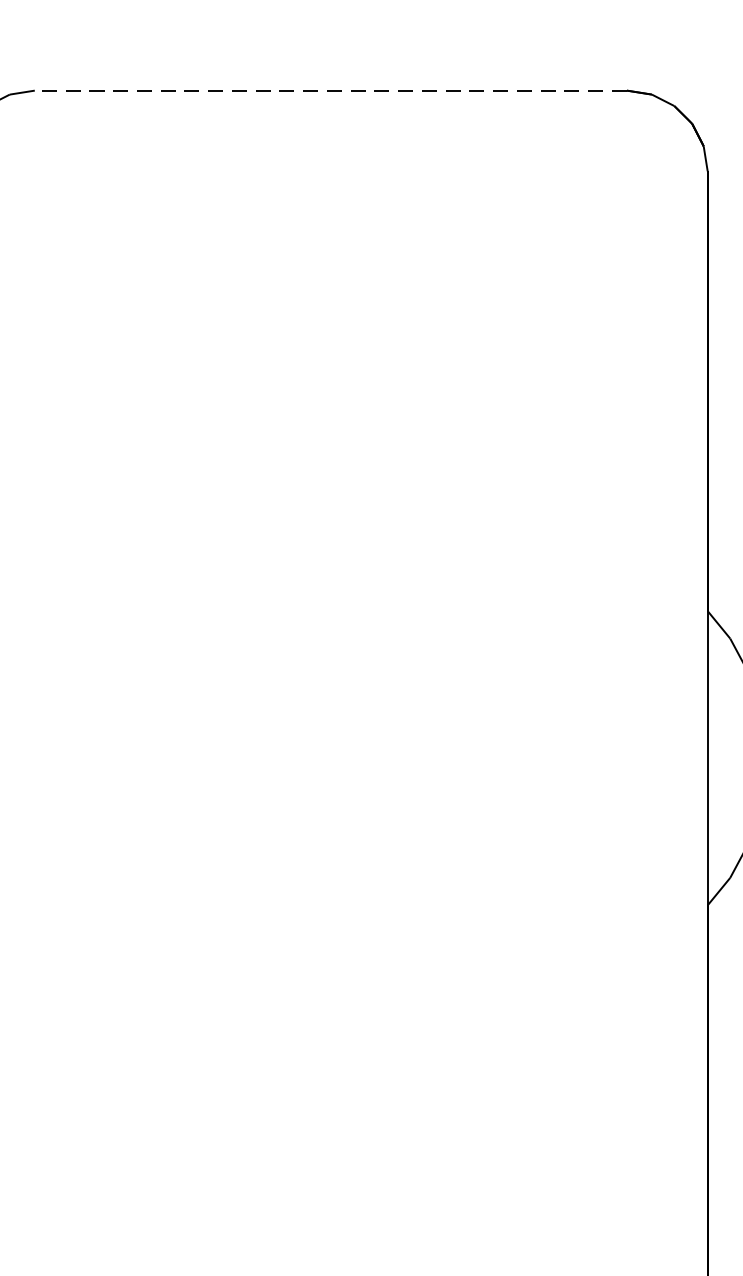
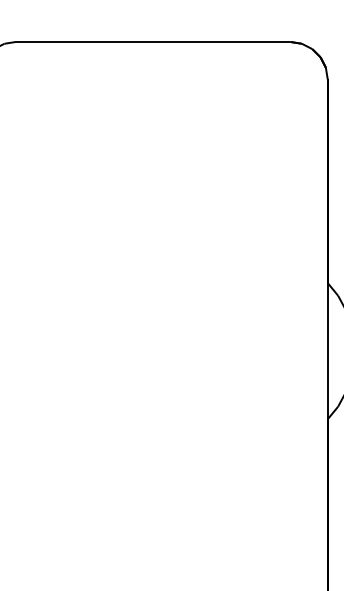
line: (329, 89) -> (152, 41), dashed -> solid

